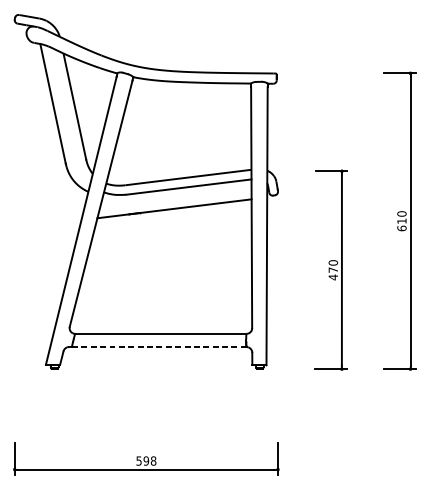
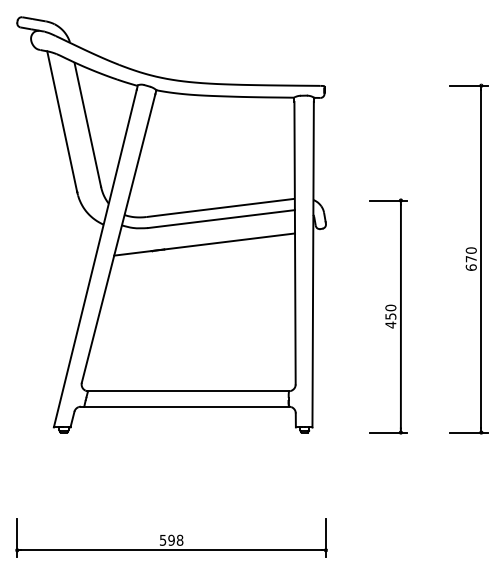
text: (401, 221) -> (470, 259), 610 -> 670
text: (333, 270) -> (390, 316), 470 -> 450
line: (159, 346) -> (187, 406), dashed -> solid

